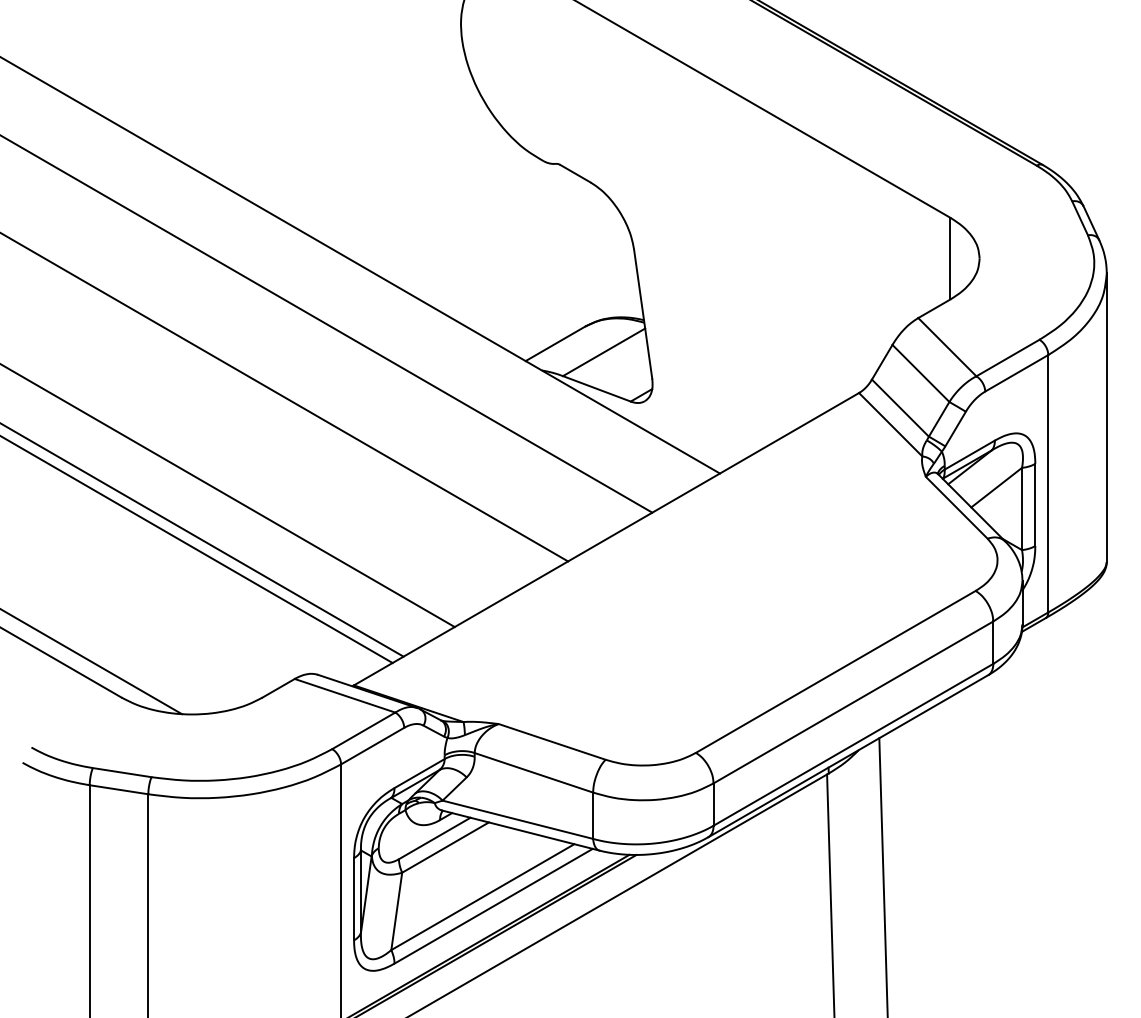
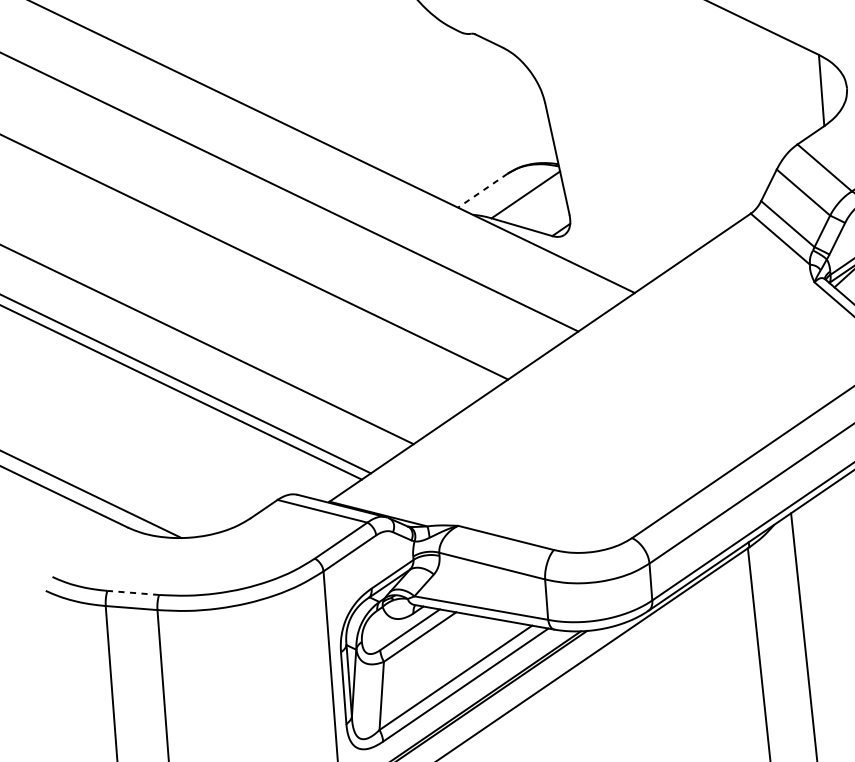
line: (555, 344) -> (482, 191), solid -> dashed
line: (122, 772) -> (133, 592), solid -> dashed

